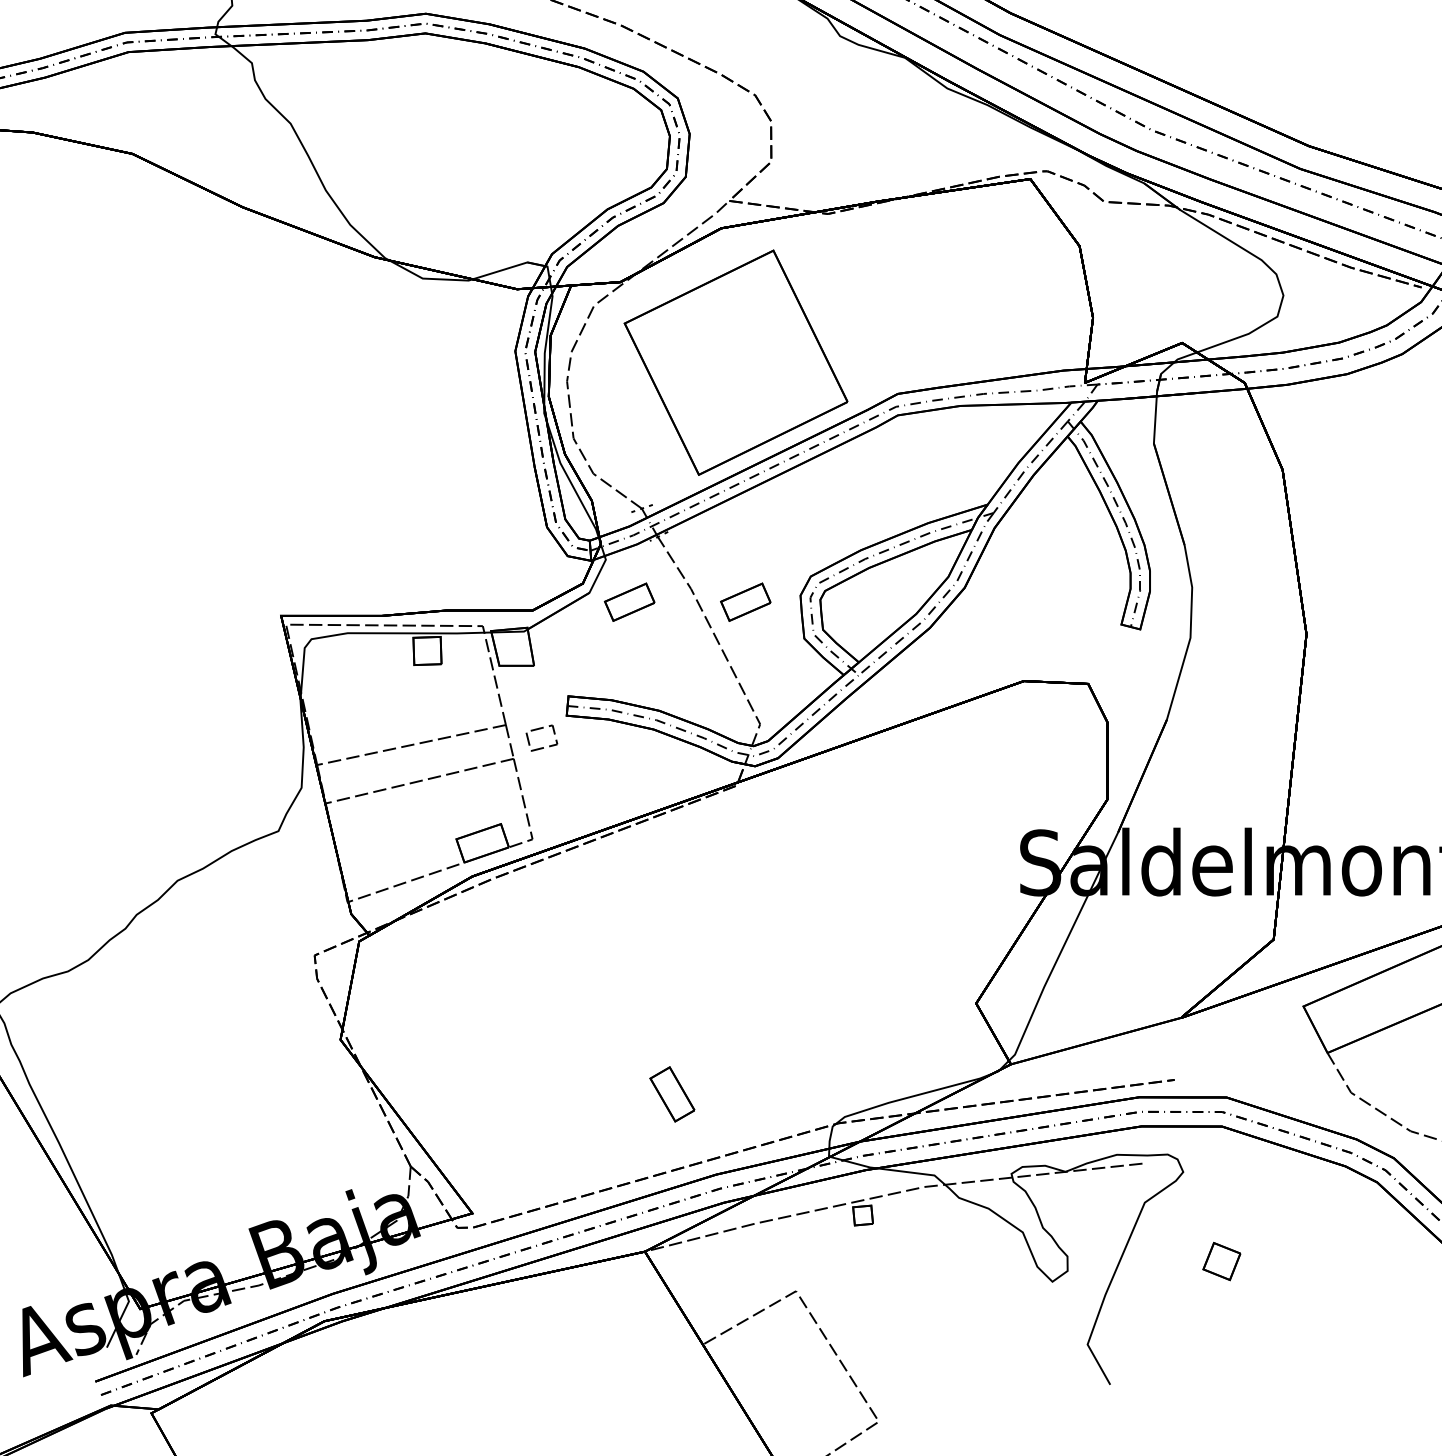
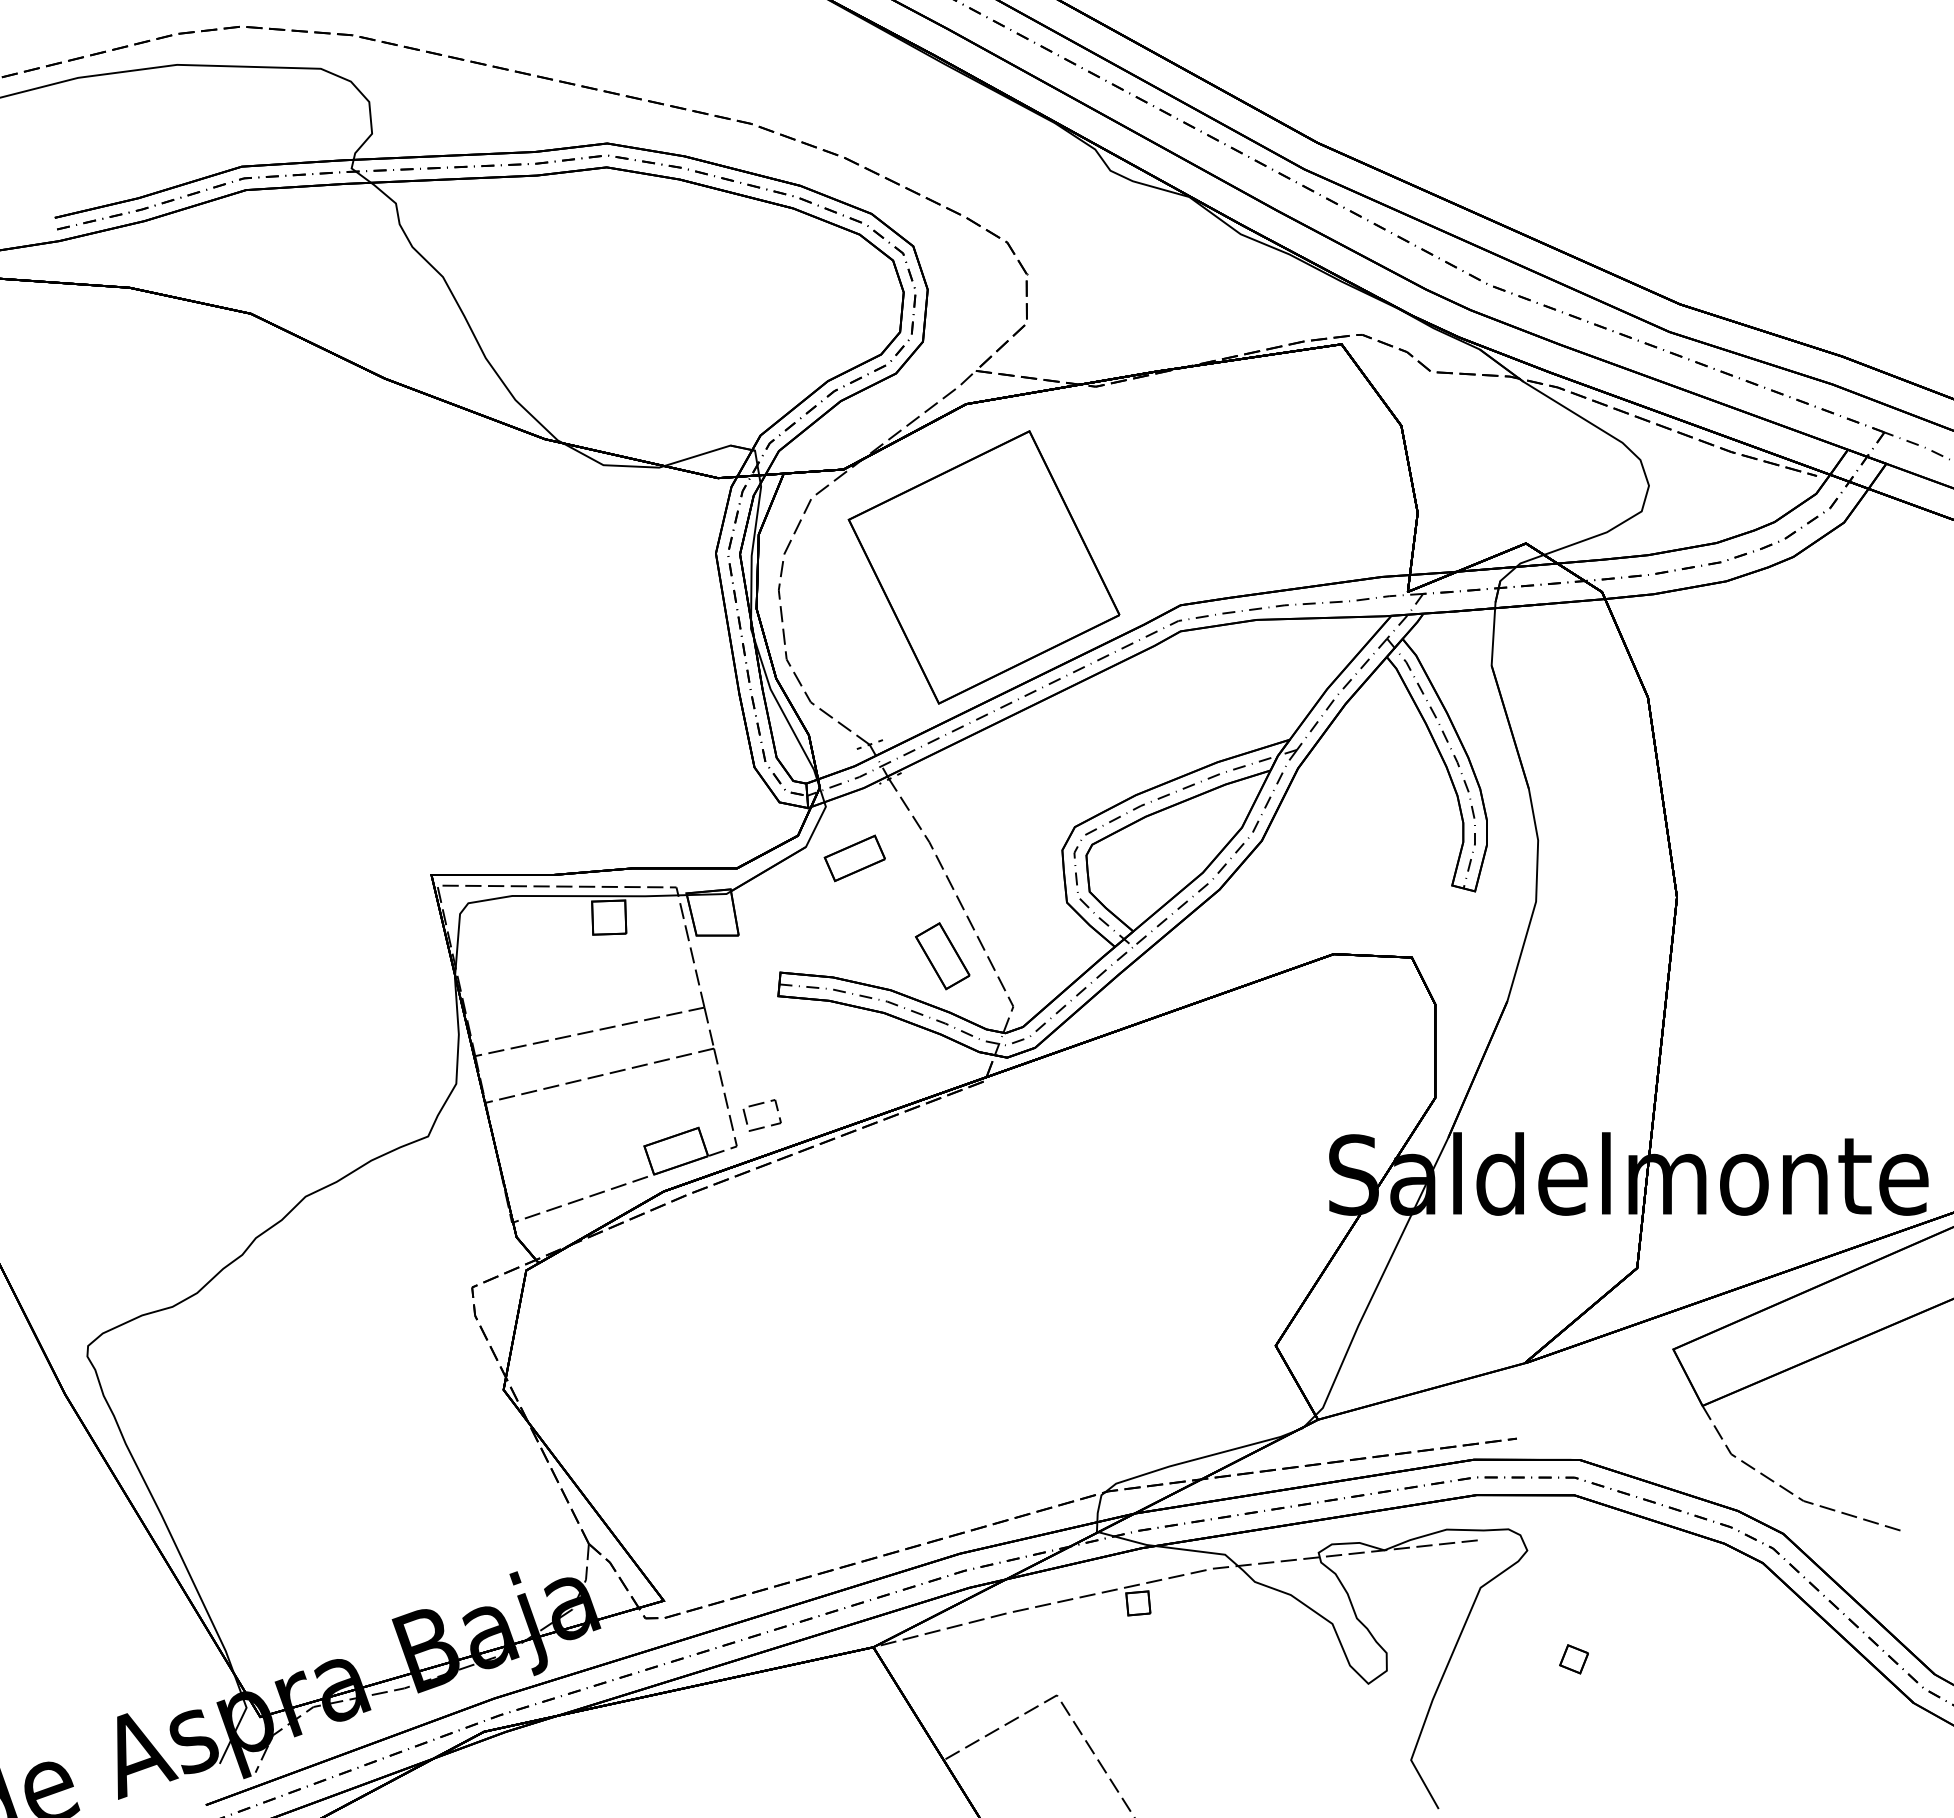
part: (745, 602) -> (995, 858), removed
part: (538, 729) -> (757, 1105), moved
part: (672, 1094) -> (942, 956), moved
part: (1221, 1261) -> (1573, 1659), size x0.62

